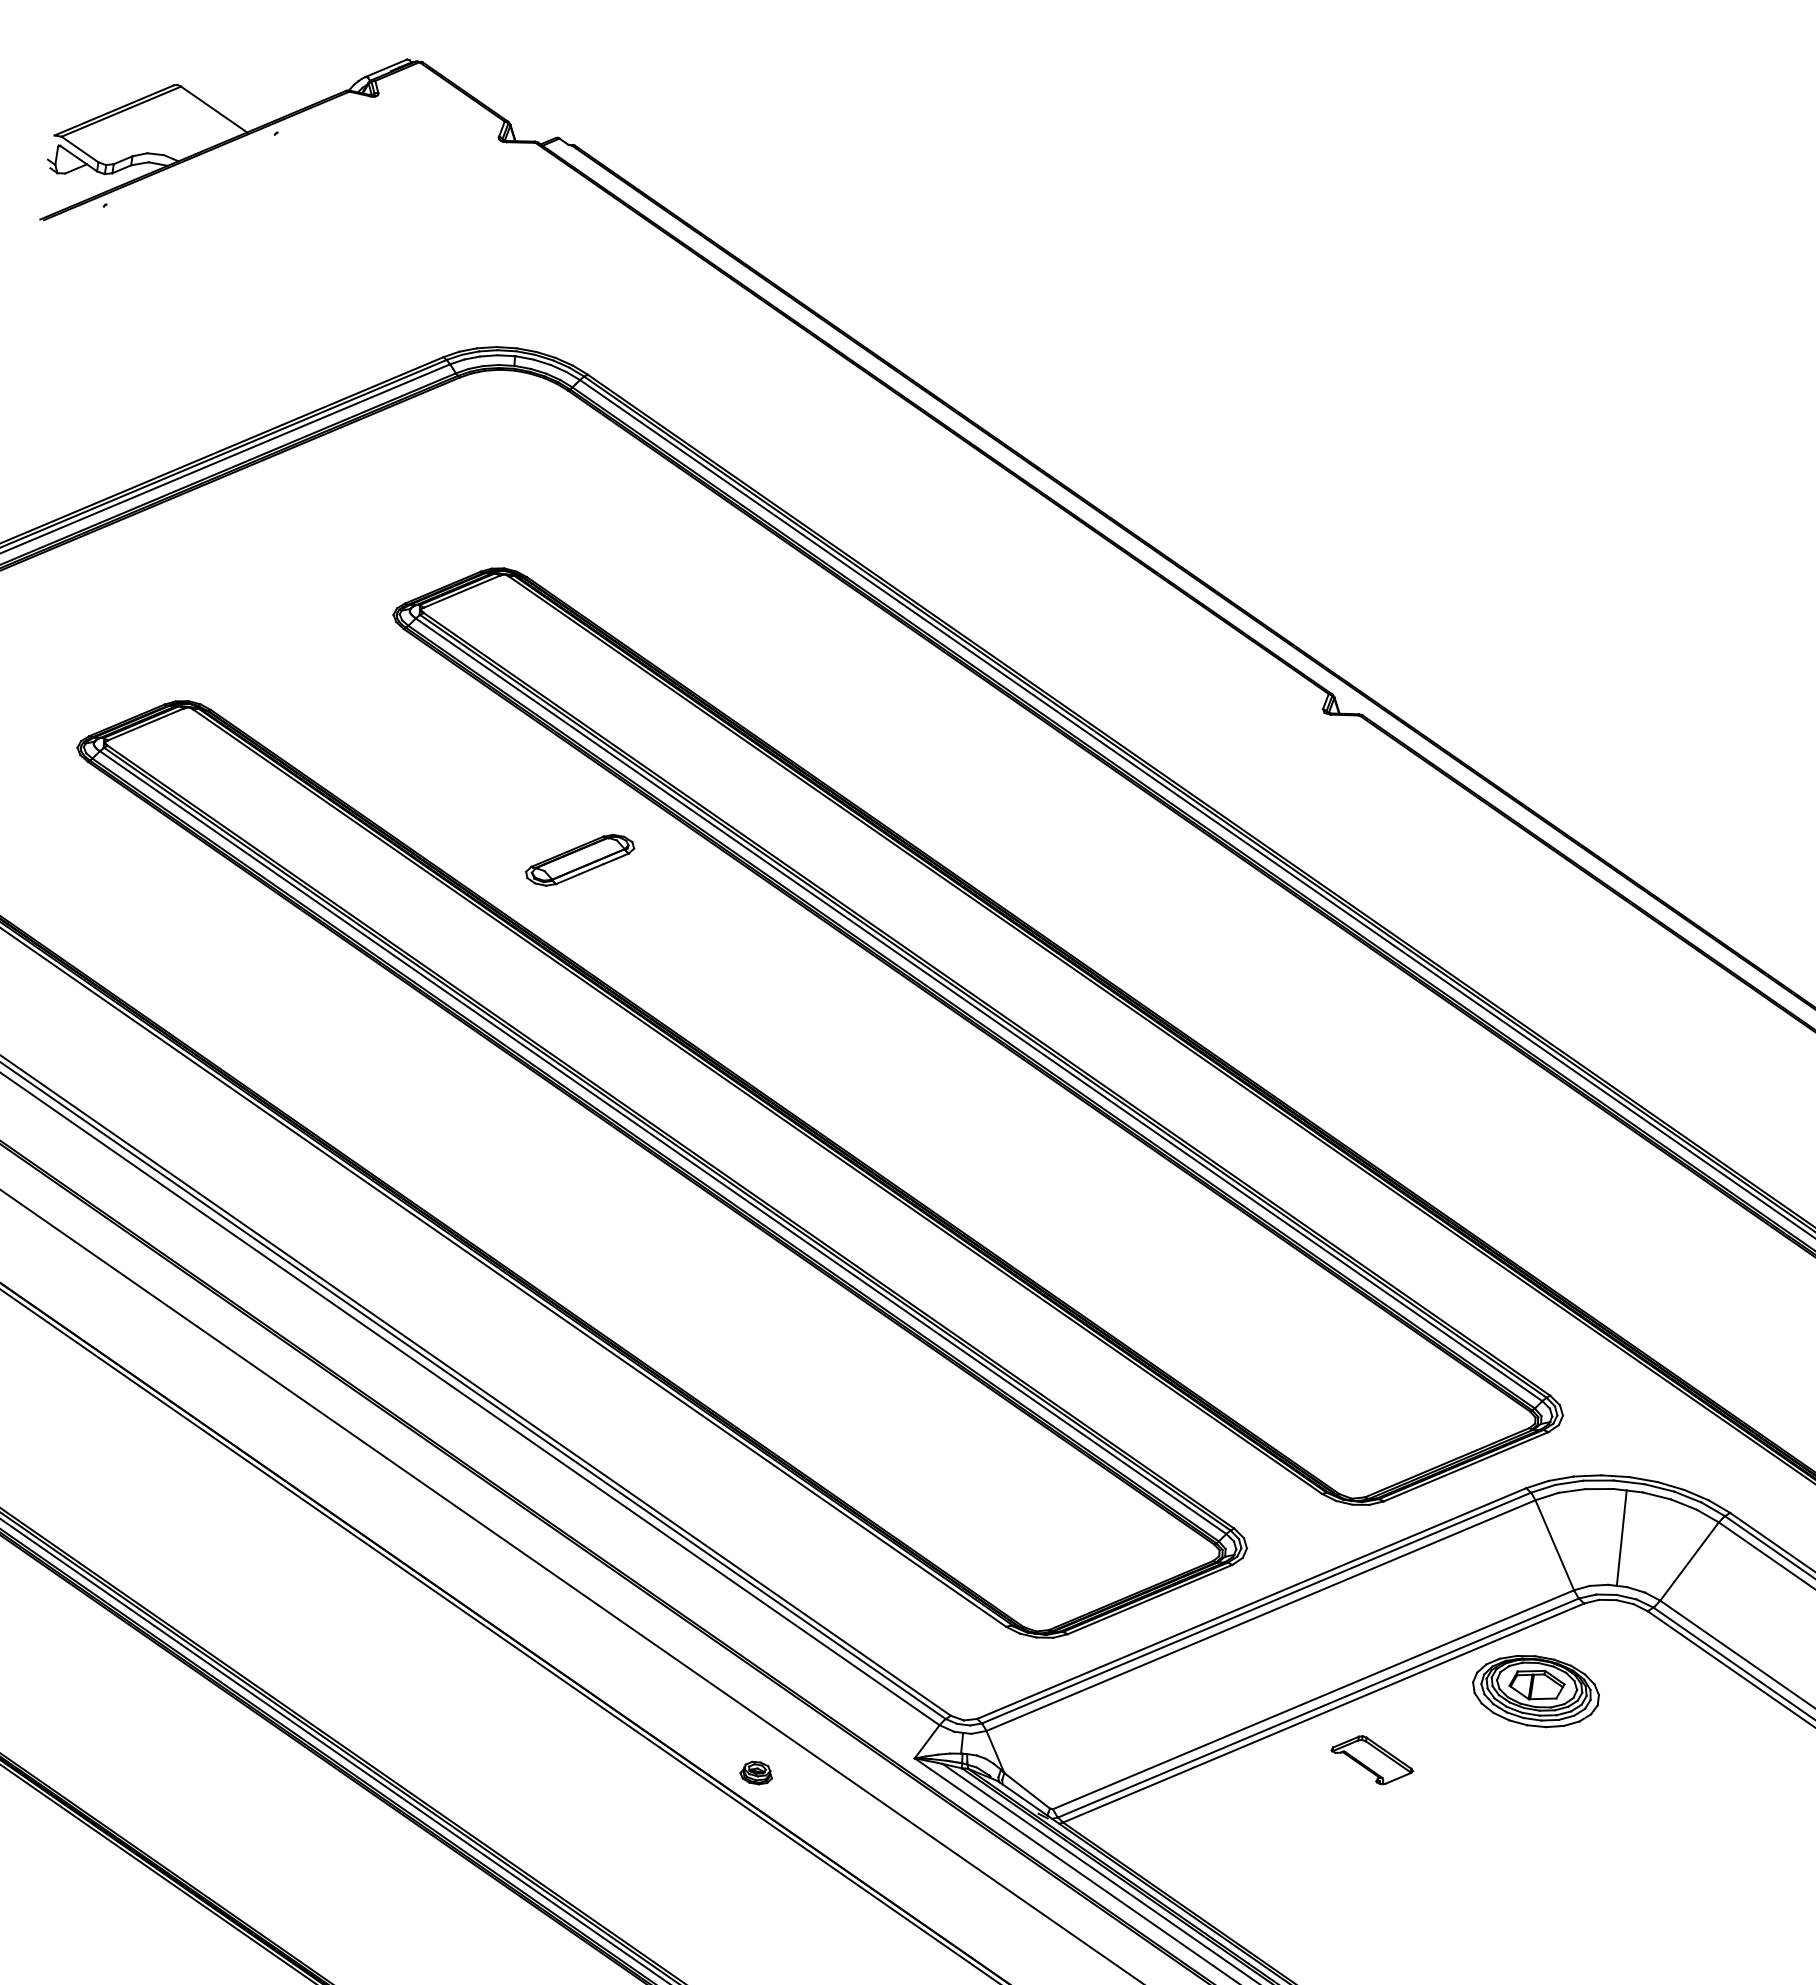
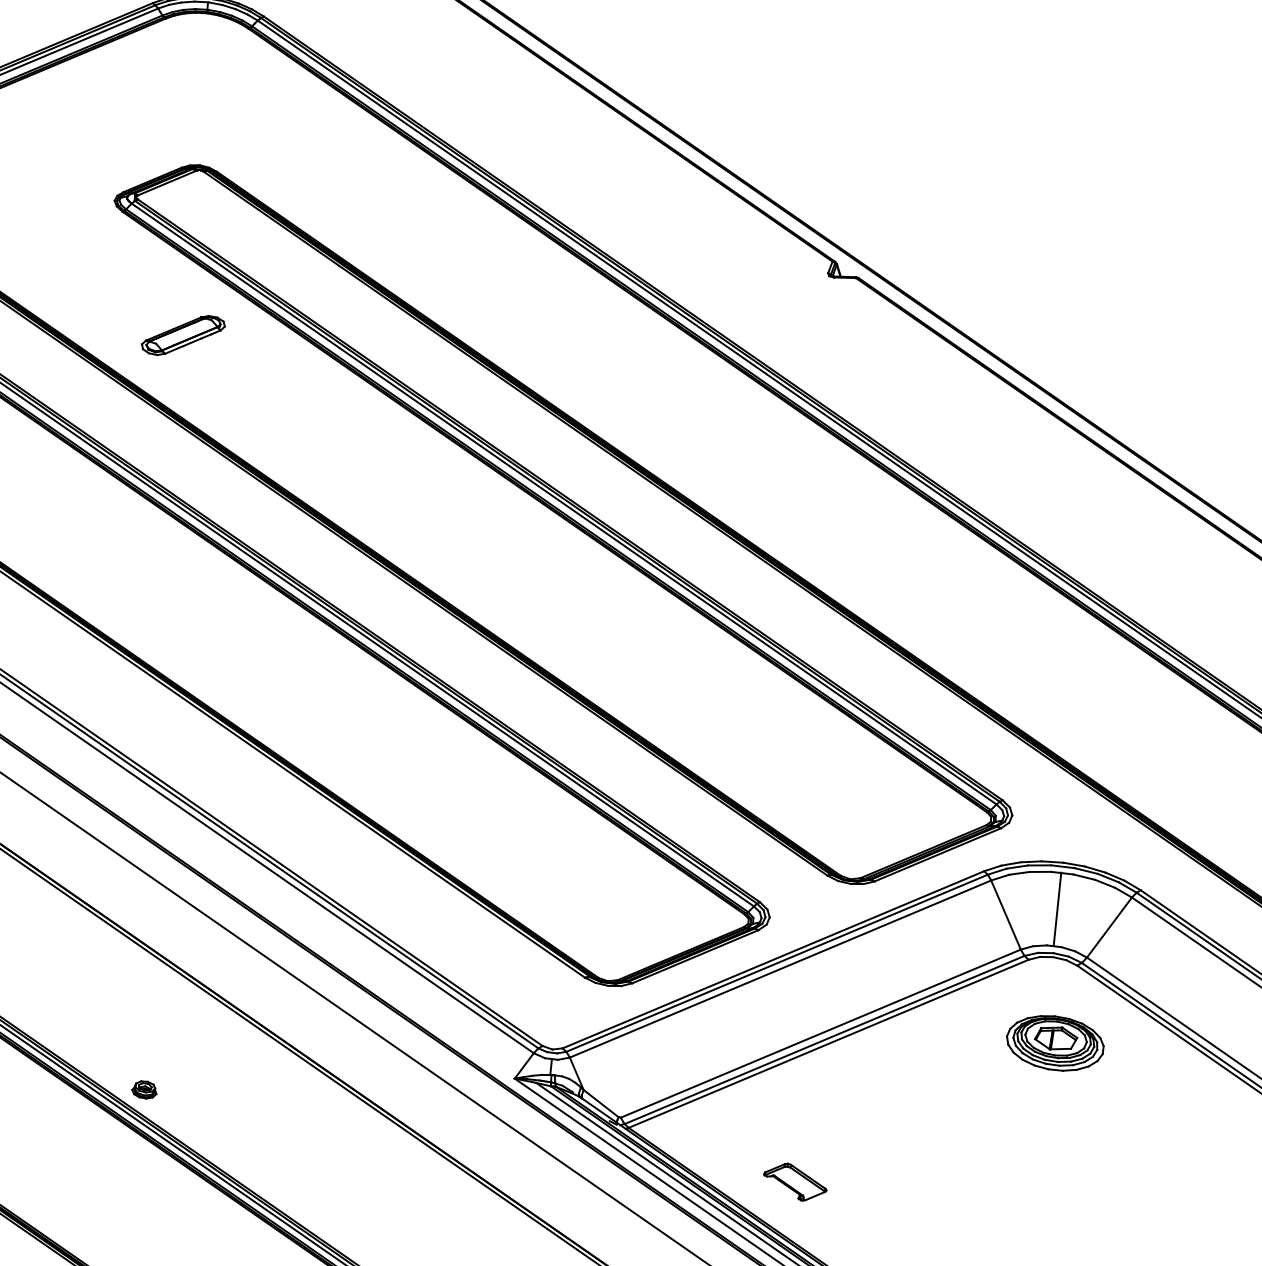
part: (580, 859) -> (183, 334), moved
part: (1535, 1691) -> (1054, 1043), moved
part: (1371, 1760) -> (794, 1182), moved
part: (755, 1772) -> (143, 1089), moved

